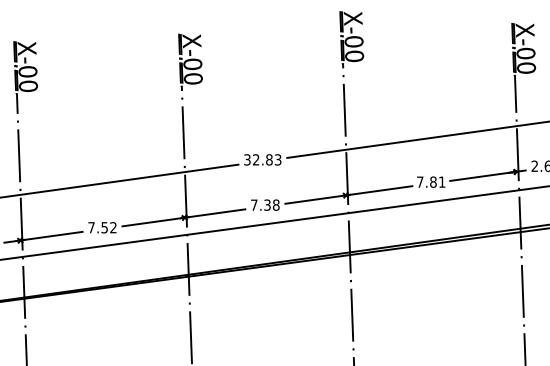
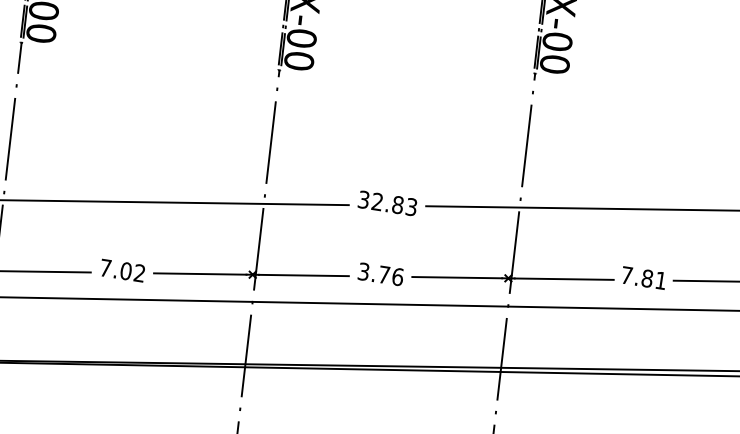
text: (265, 204) -> (381, 273), 7.38 -> 3.76
text: (104, 227) -> (125, 270), 7.52 -> 7.02

